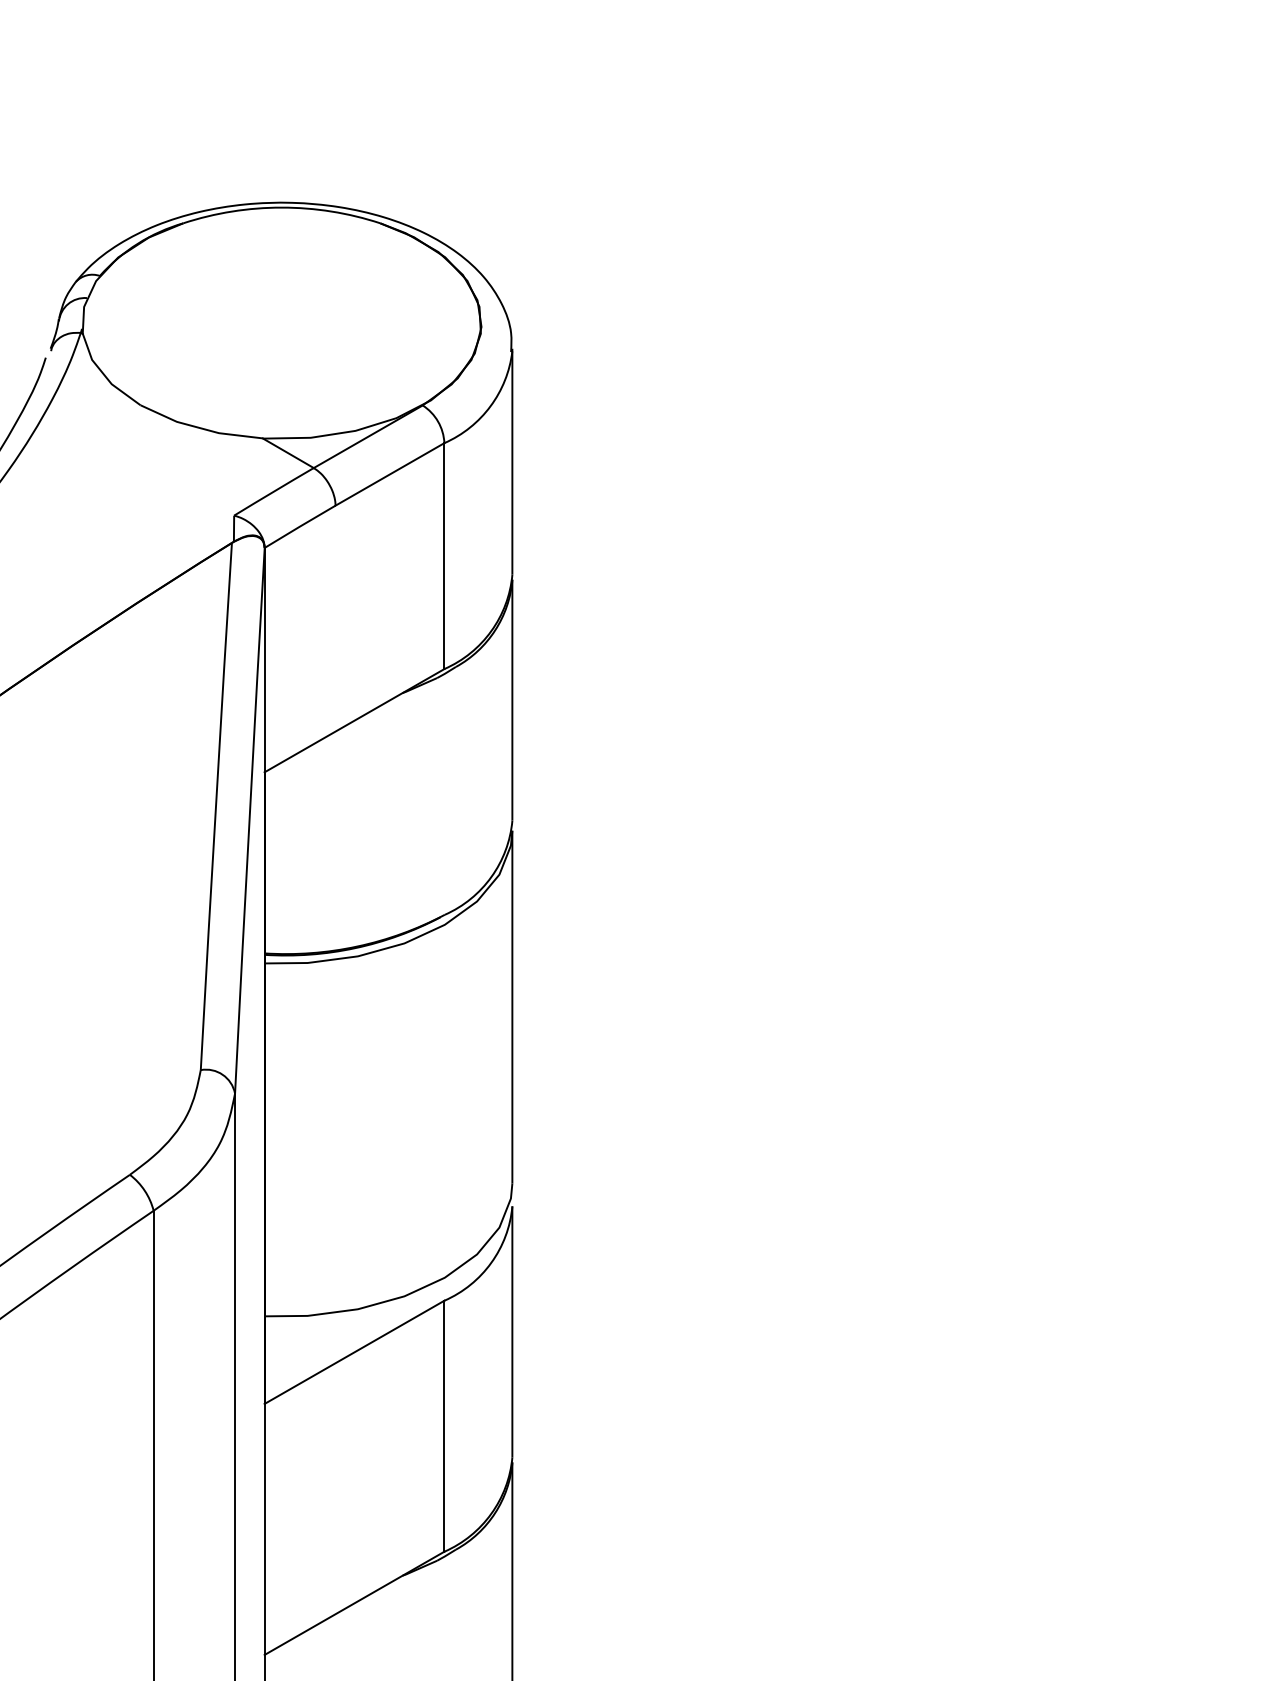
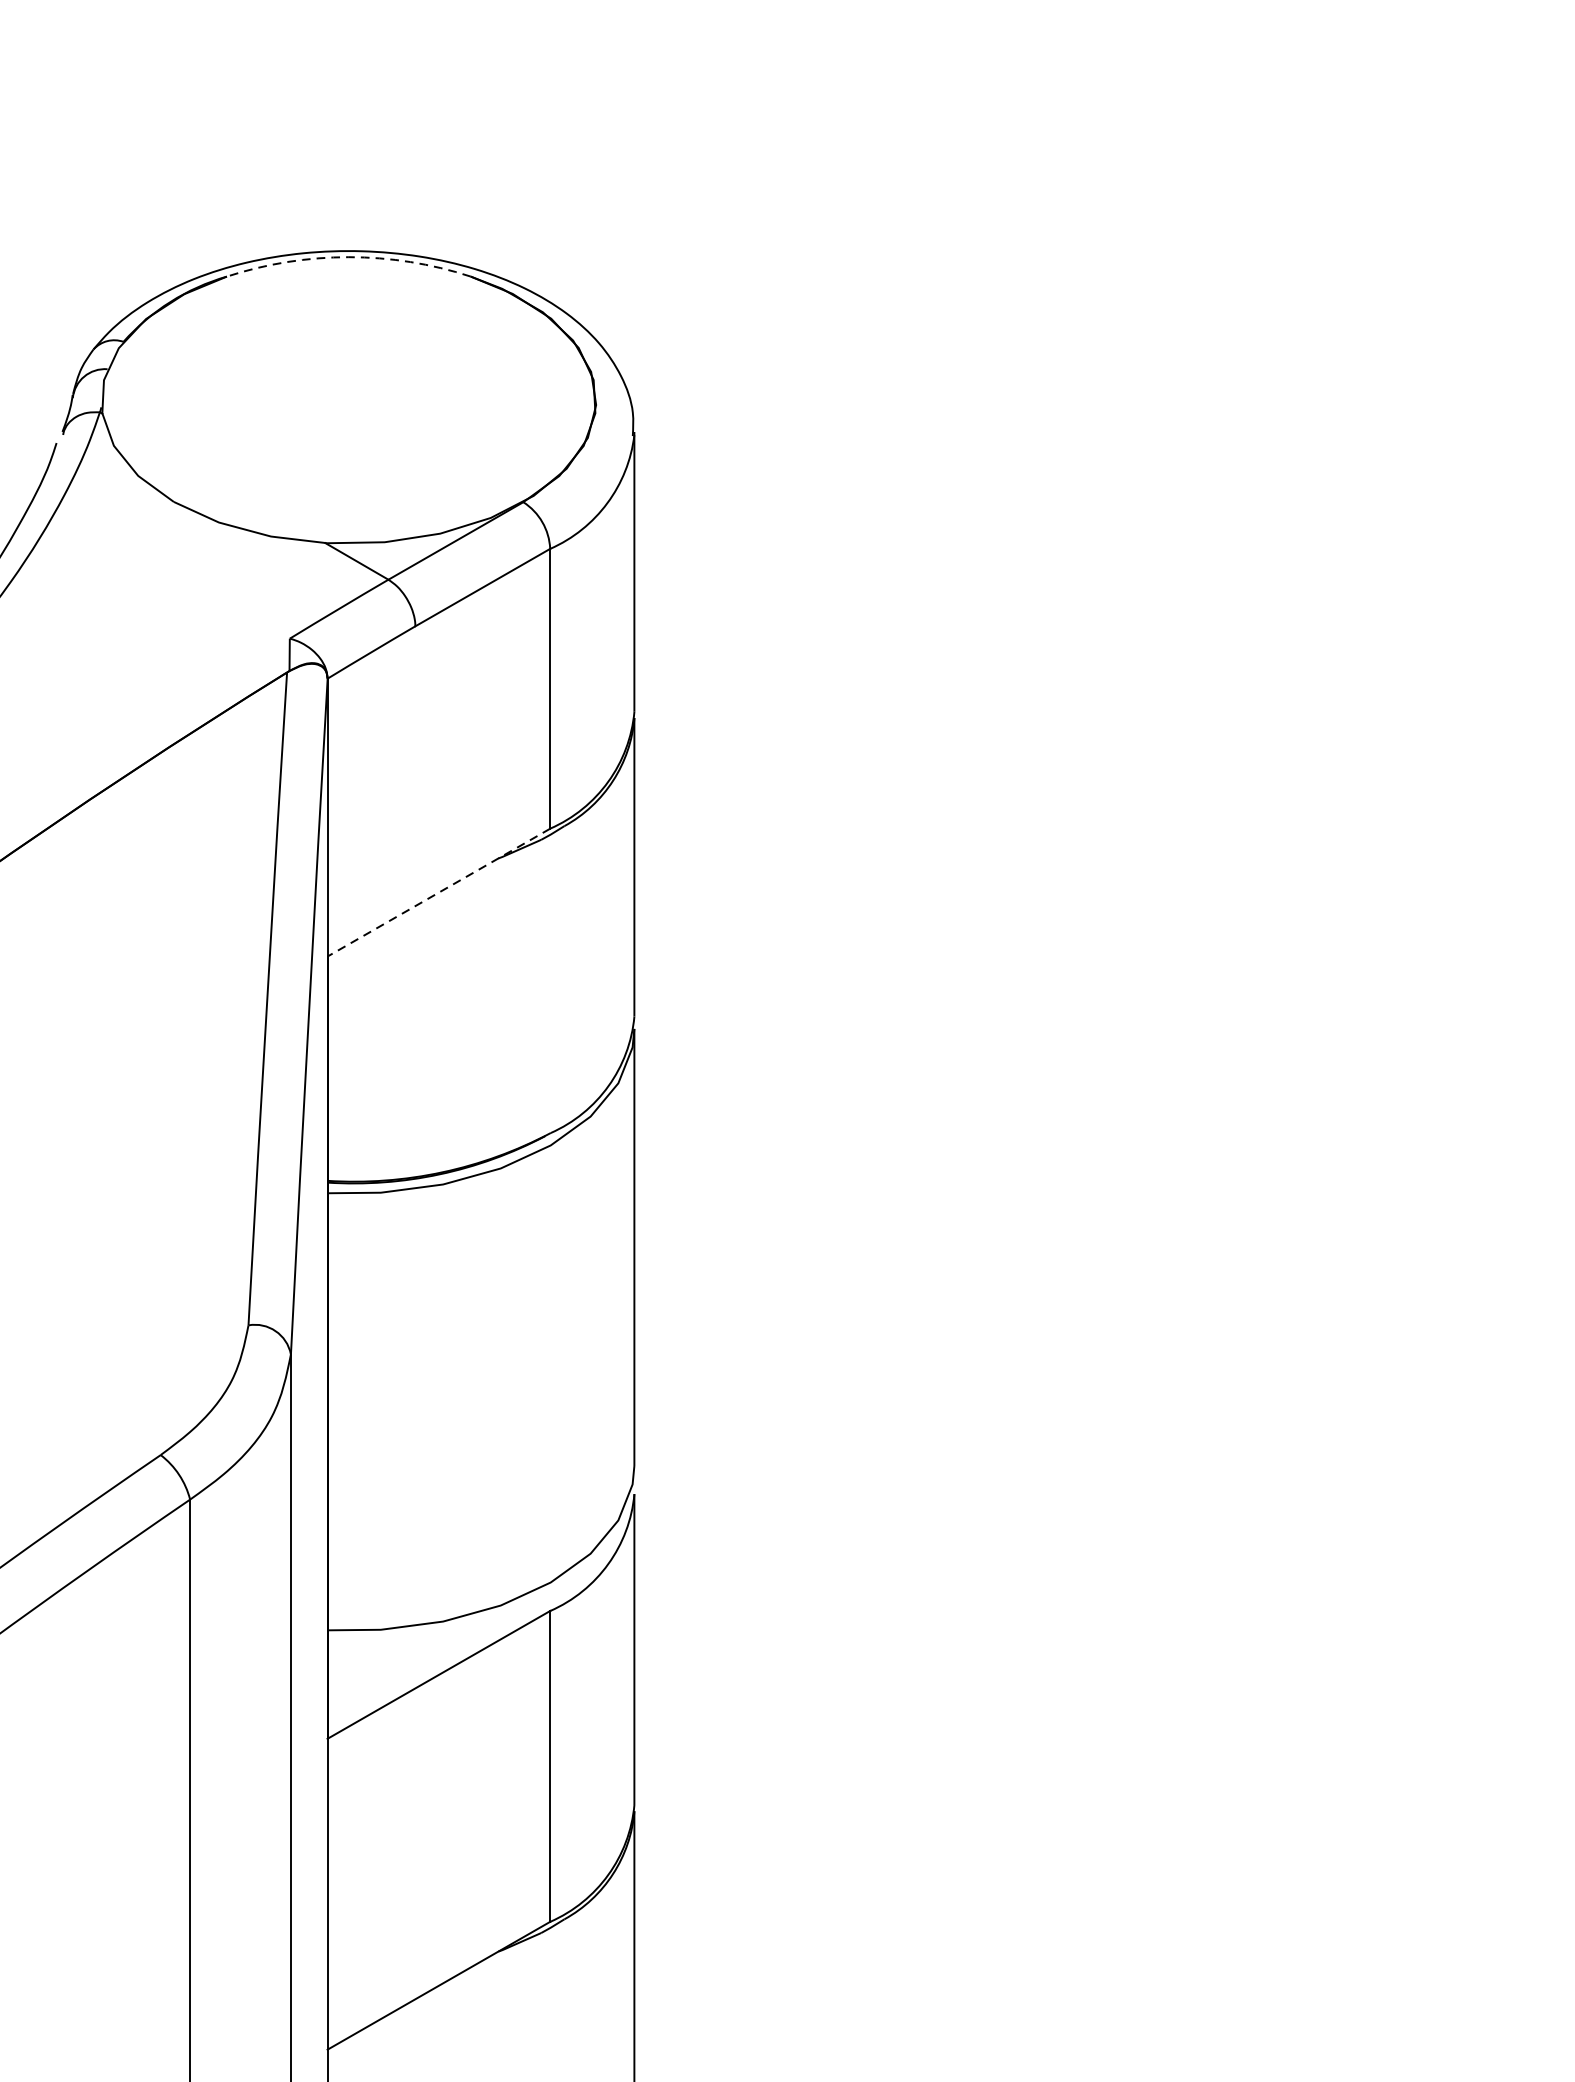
arc: (281, 207) -> (348, 257), solid -> dashed
line: (354, 720) -> (438, 892), solid -> dashed

